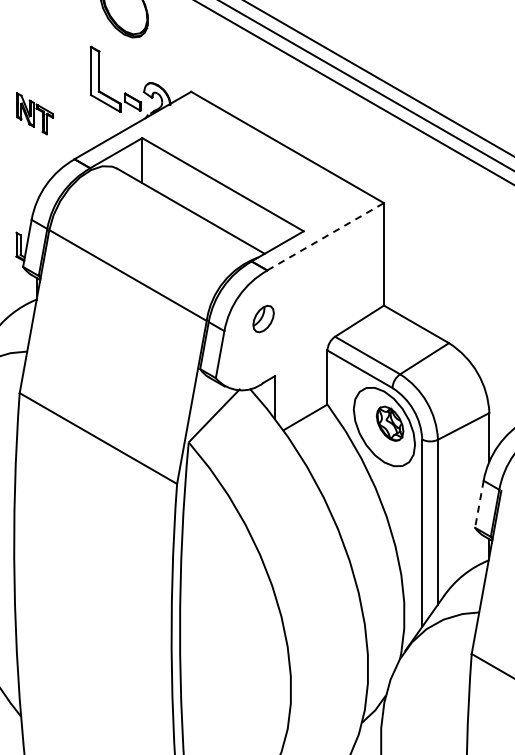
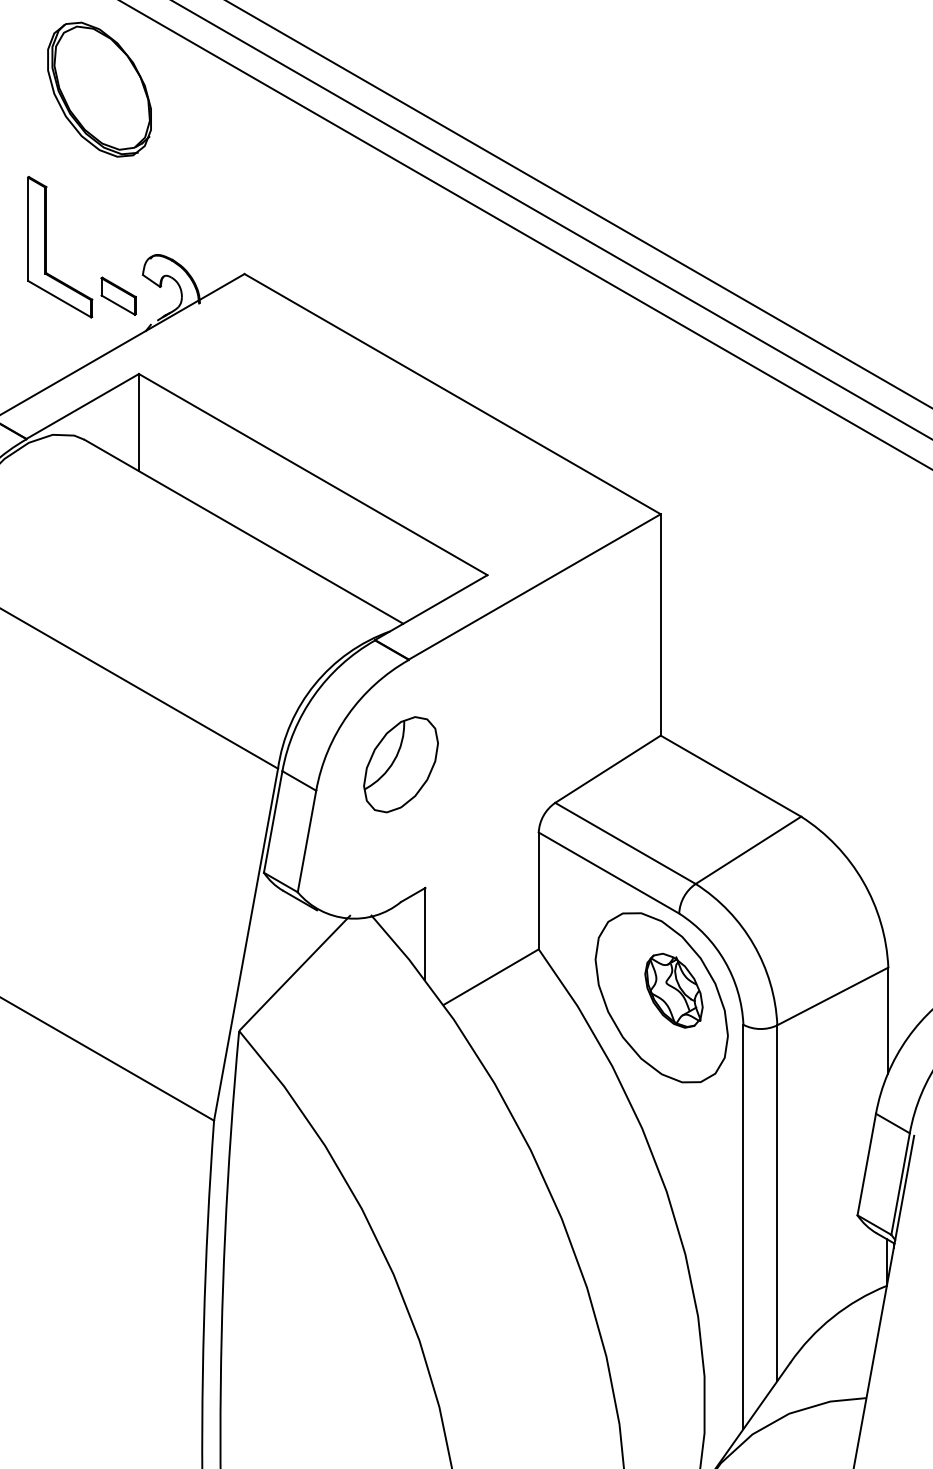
line: (326, 236) -> (536, 586), dashed -> solid
part: (263, 318) -> (400, 763), size x1.67
line: (479, 504) -> (867, 1165), dashed -> solid

